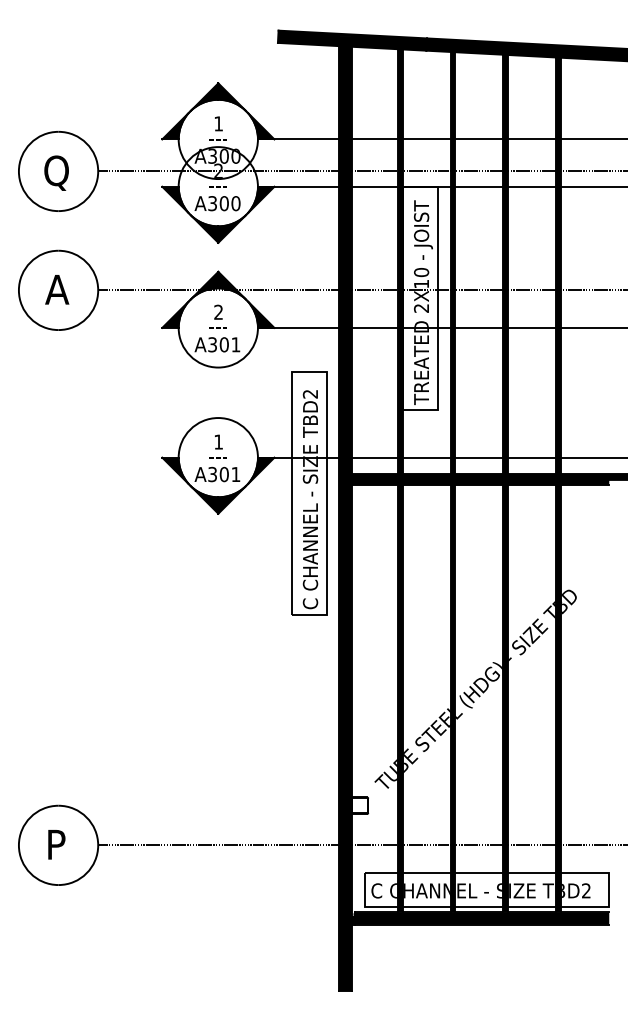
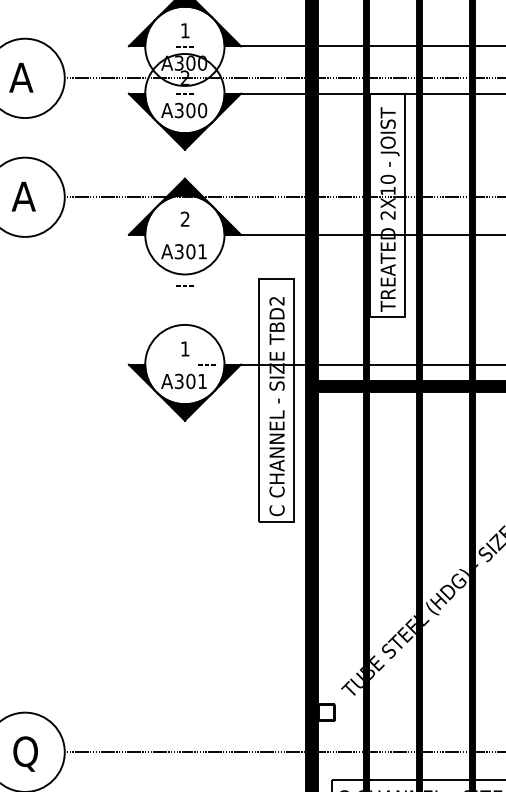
text: (55, 172) -> (22, 79), Q -> A
text: (217, 327) -> (184, 285), moved
text: (217, 457) -> (206, 364), moved
text: (58, 846) -> (25, 753), P -> Q

